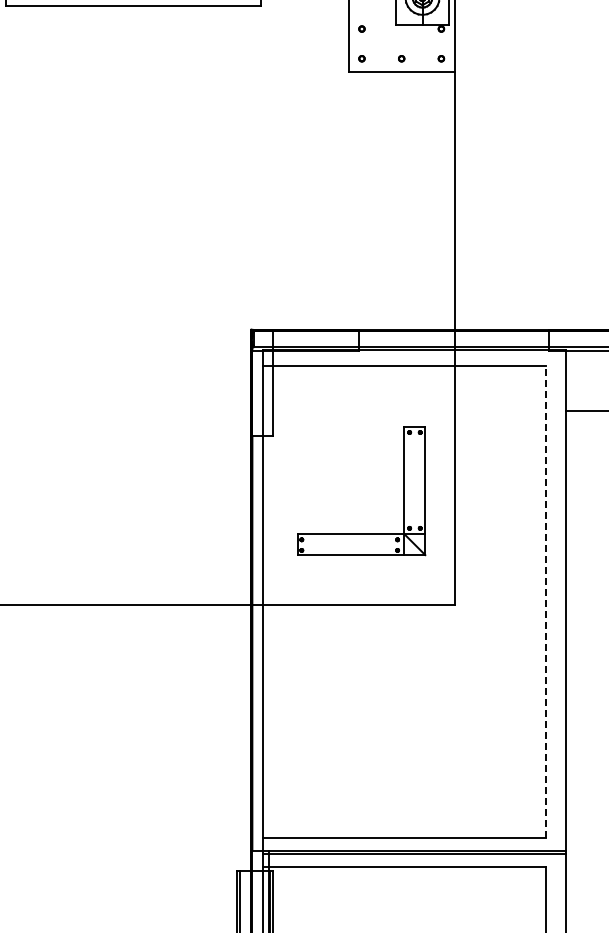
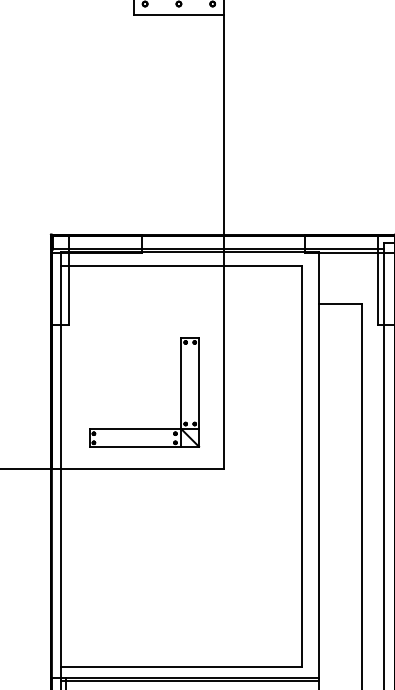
part: (403, 491) -> (180, 392), moved
line: (546, 602) -> (302, 466), dashed -> solid

